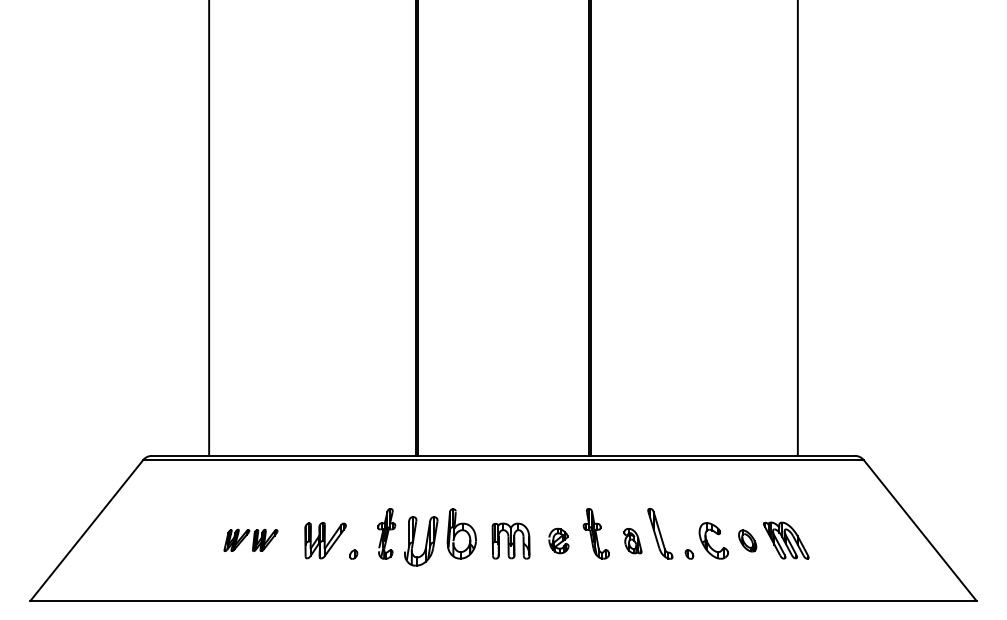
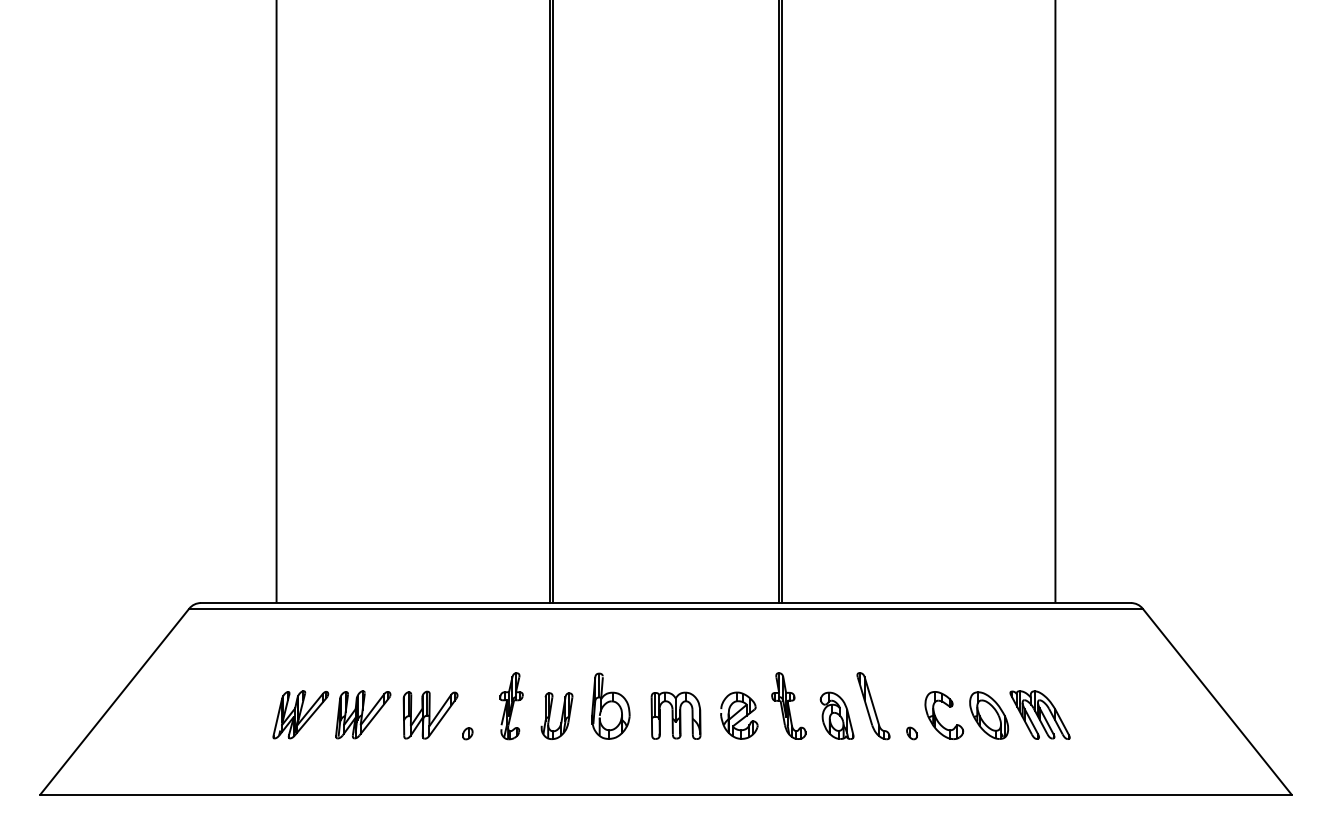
part: (250, 540) -> (331, 714), size x1.67
part: (558, 540) -> (738, 714), size x1.43
part: (632, 540) -> (836, 714), size x1.43
part: (747, 540) -> (988, 714), size x1.67
part: (420, 541) -> (556, 716), size x0.71

